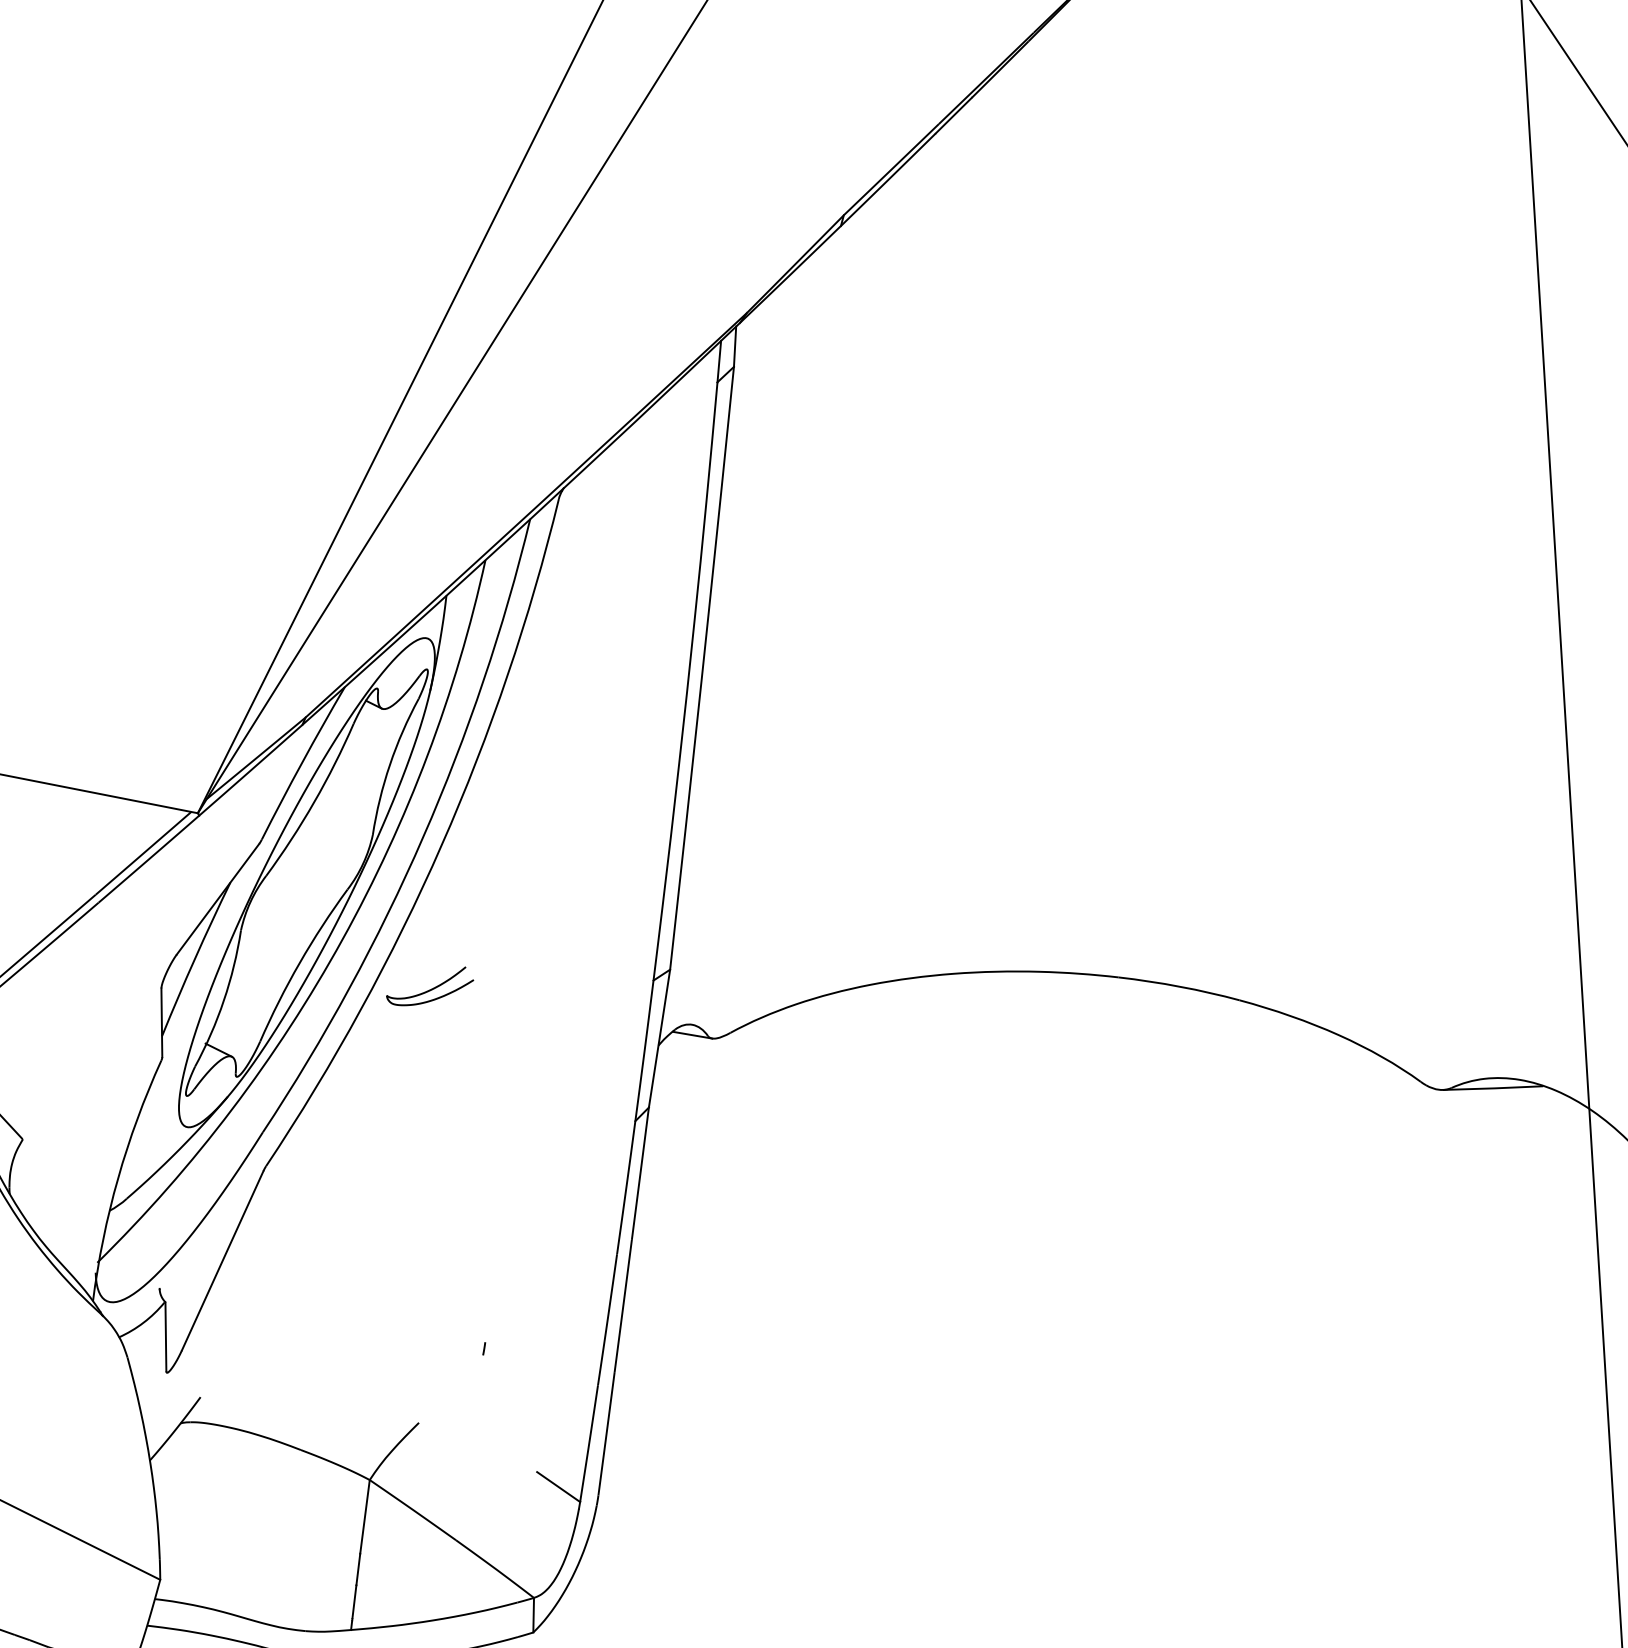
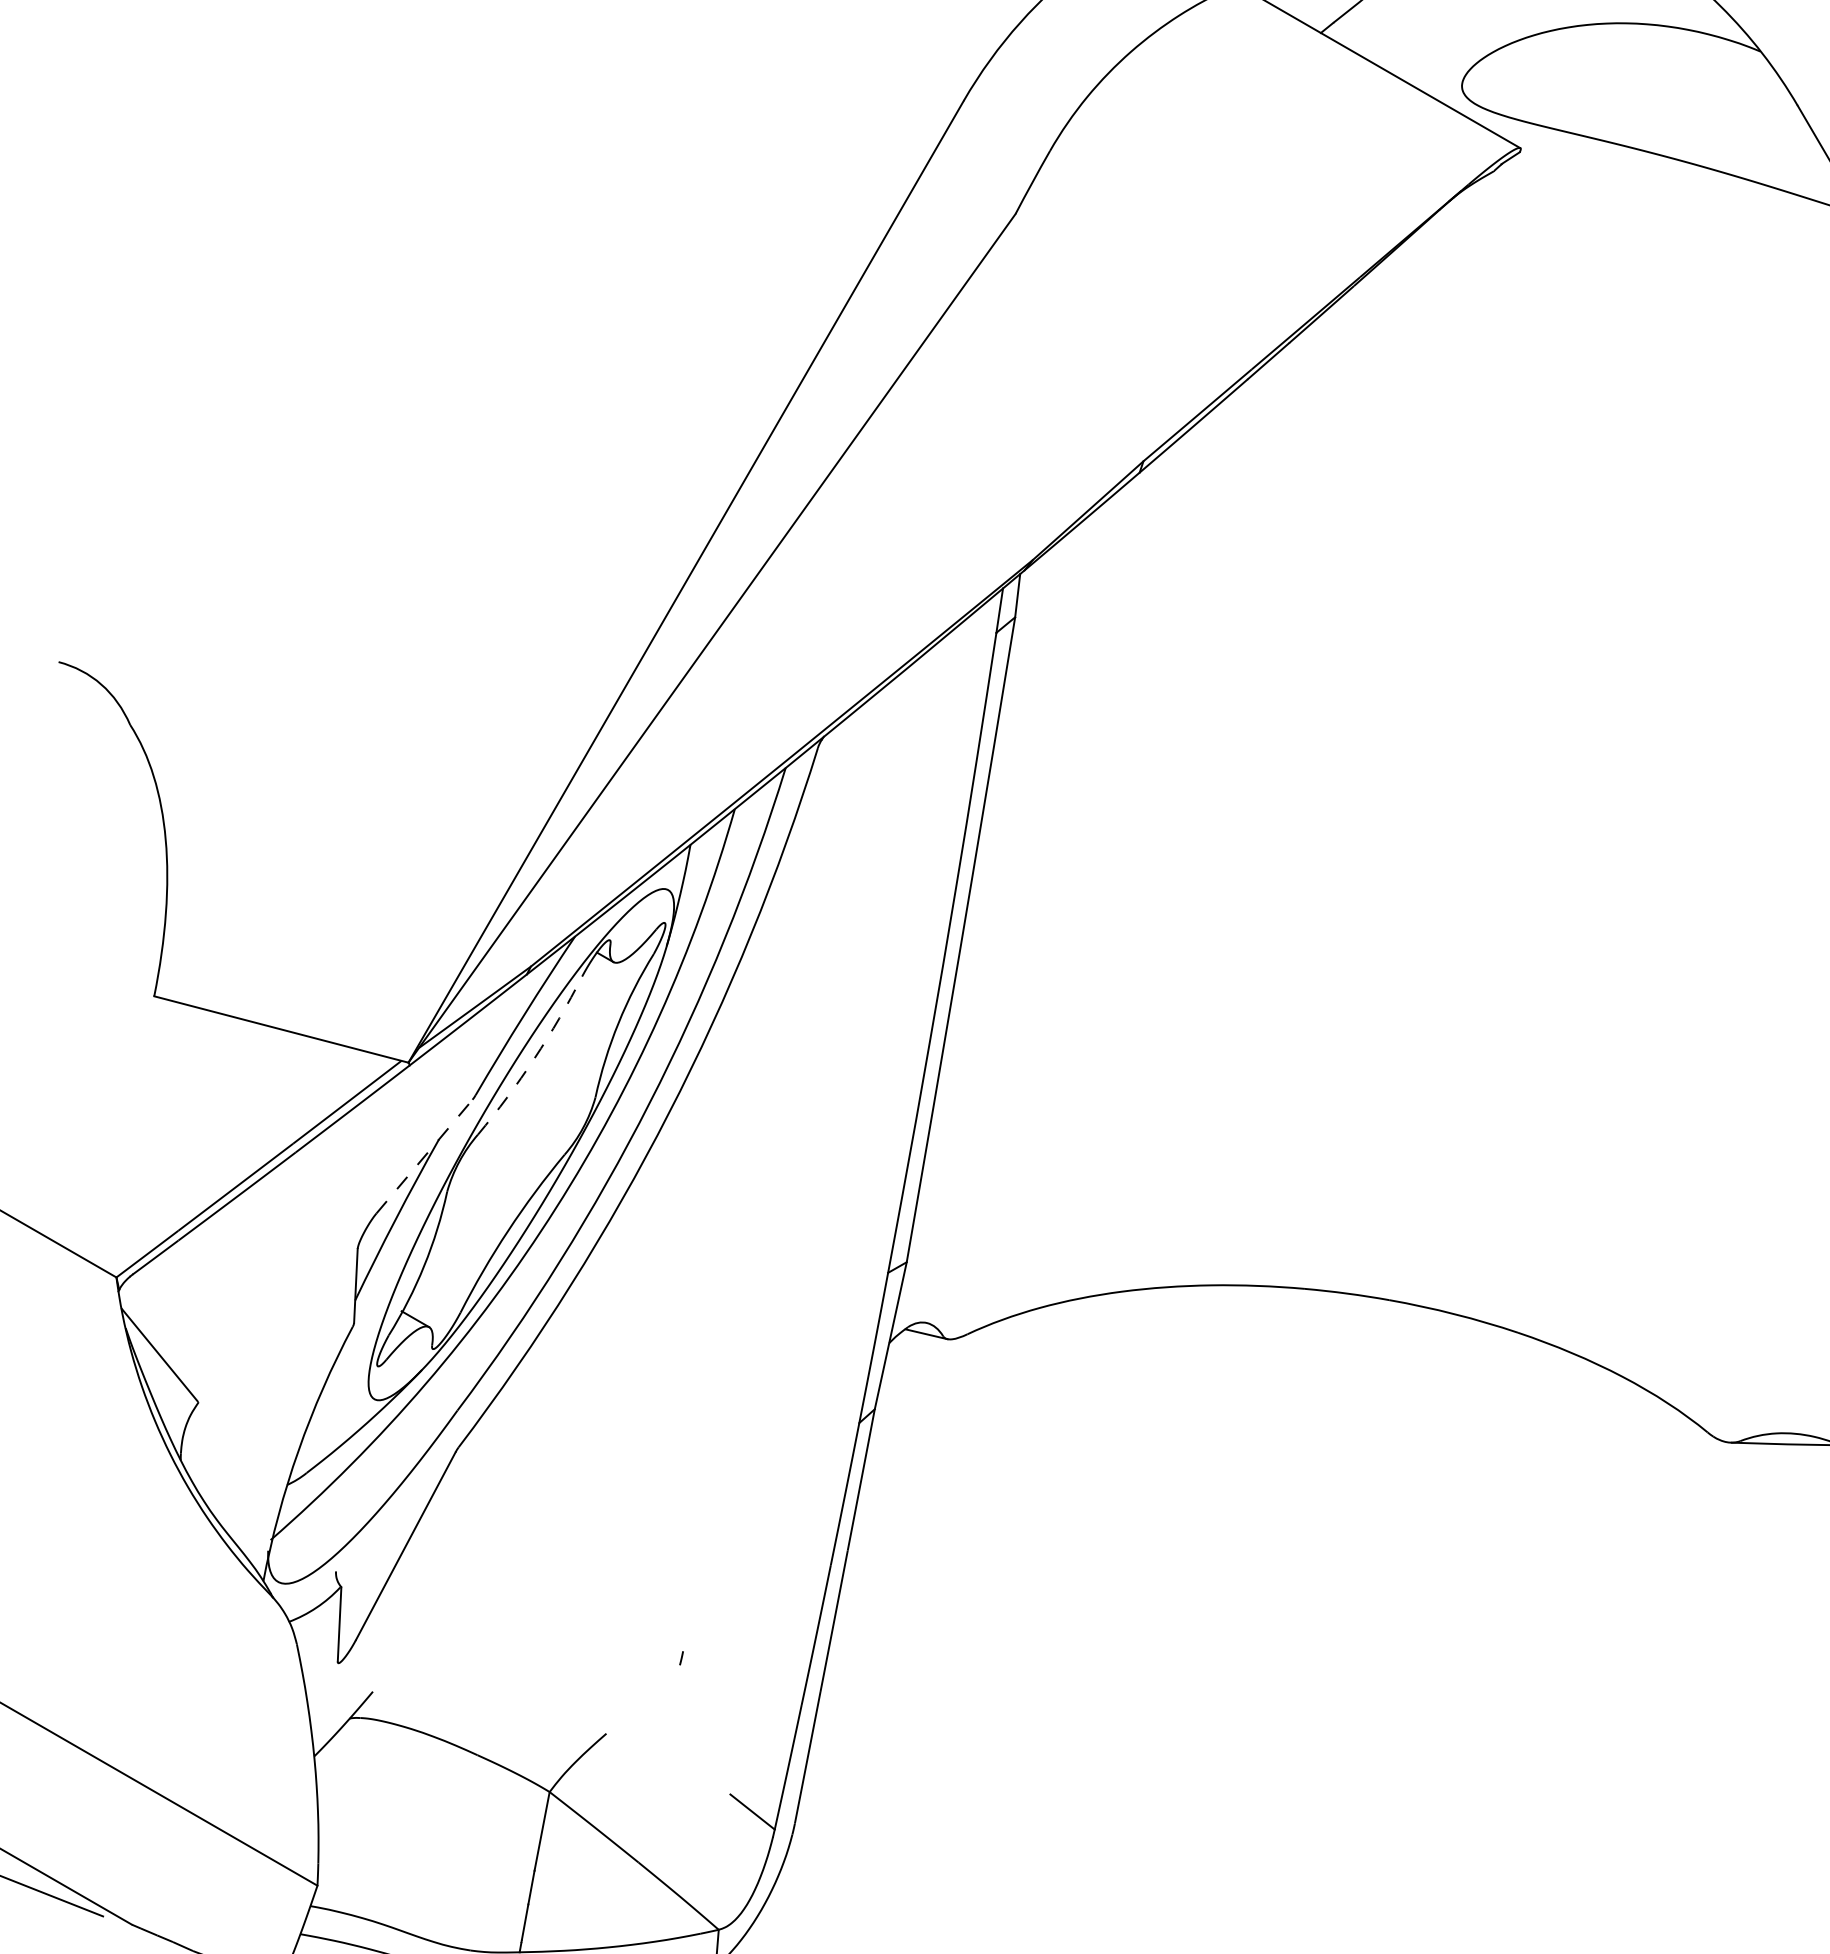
arc: (314, 802) -> (534, 1058), solid -> dashed
line: (218, 899) -> (424, 1156), solid -> dashed
part: (429, 986) -> (646, 1264), removed

